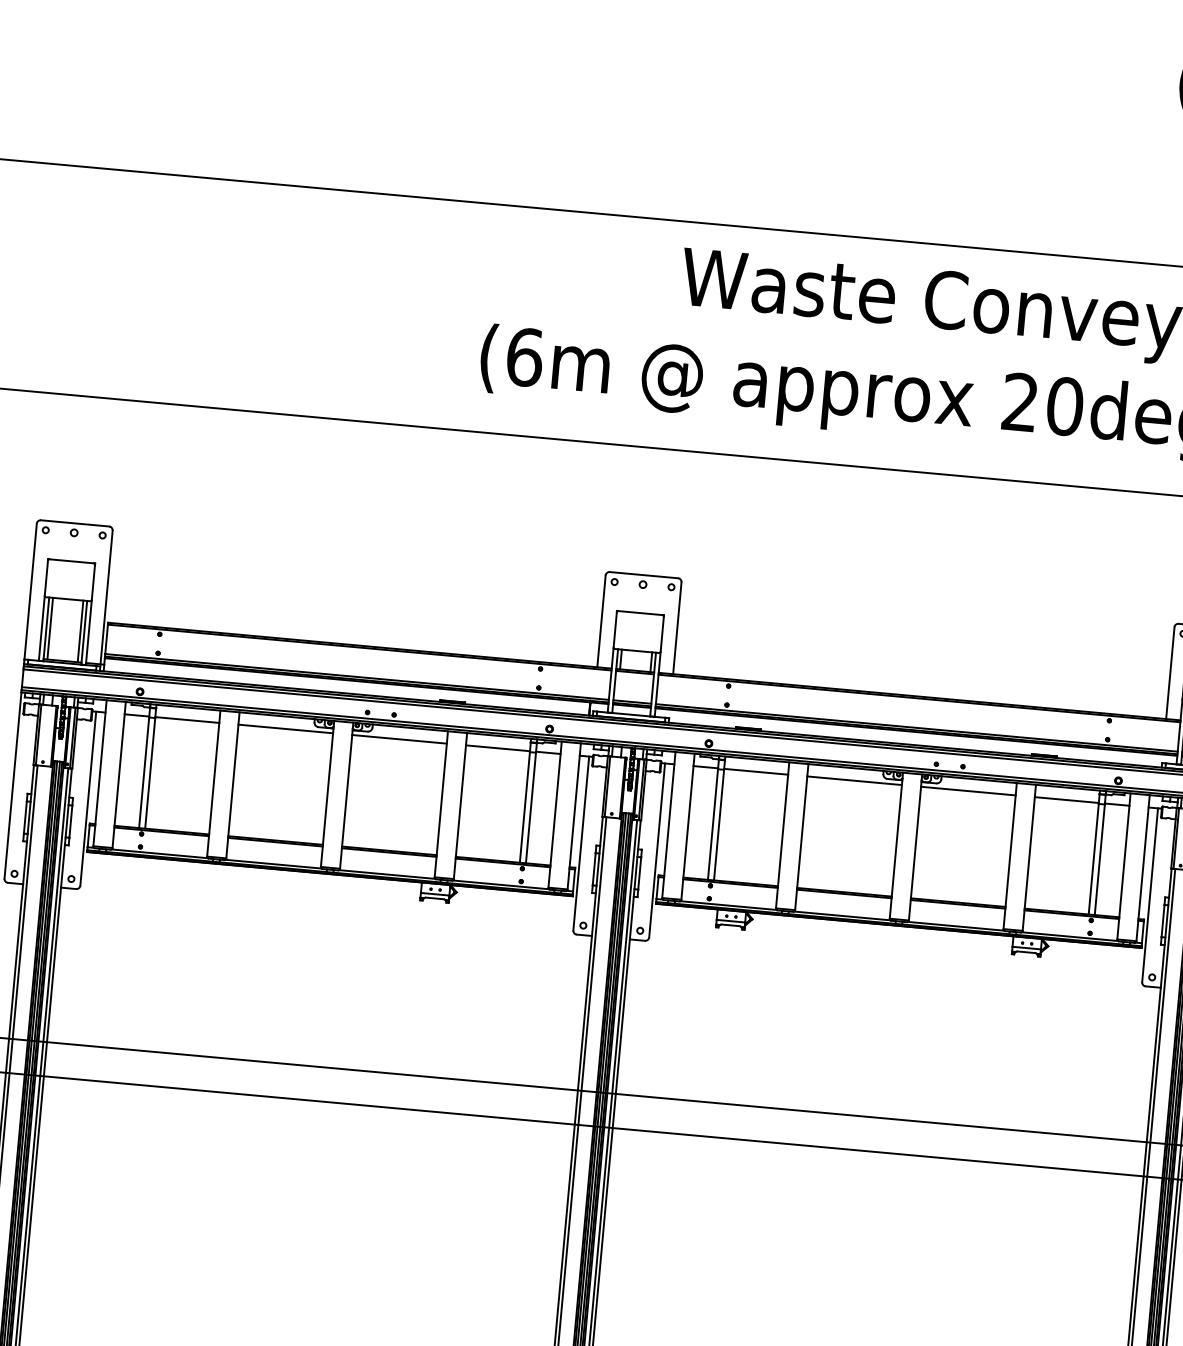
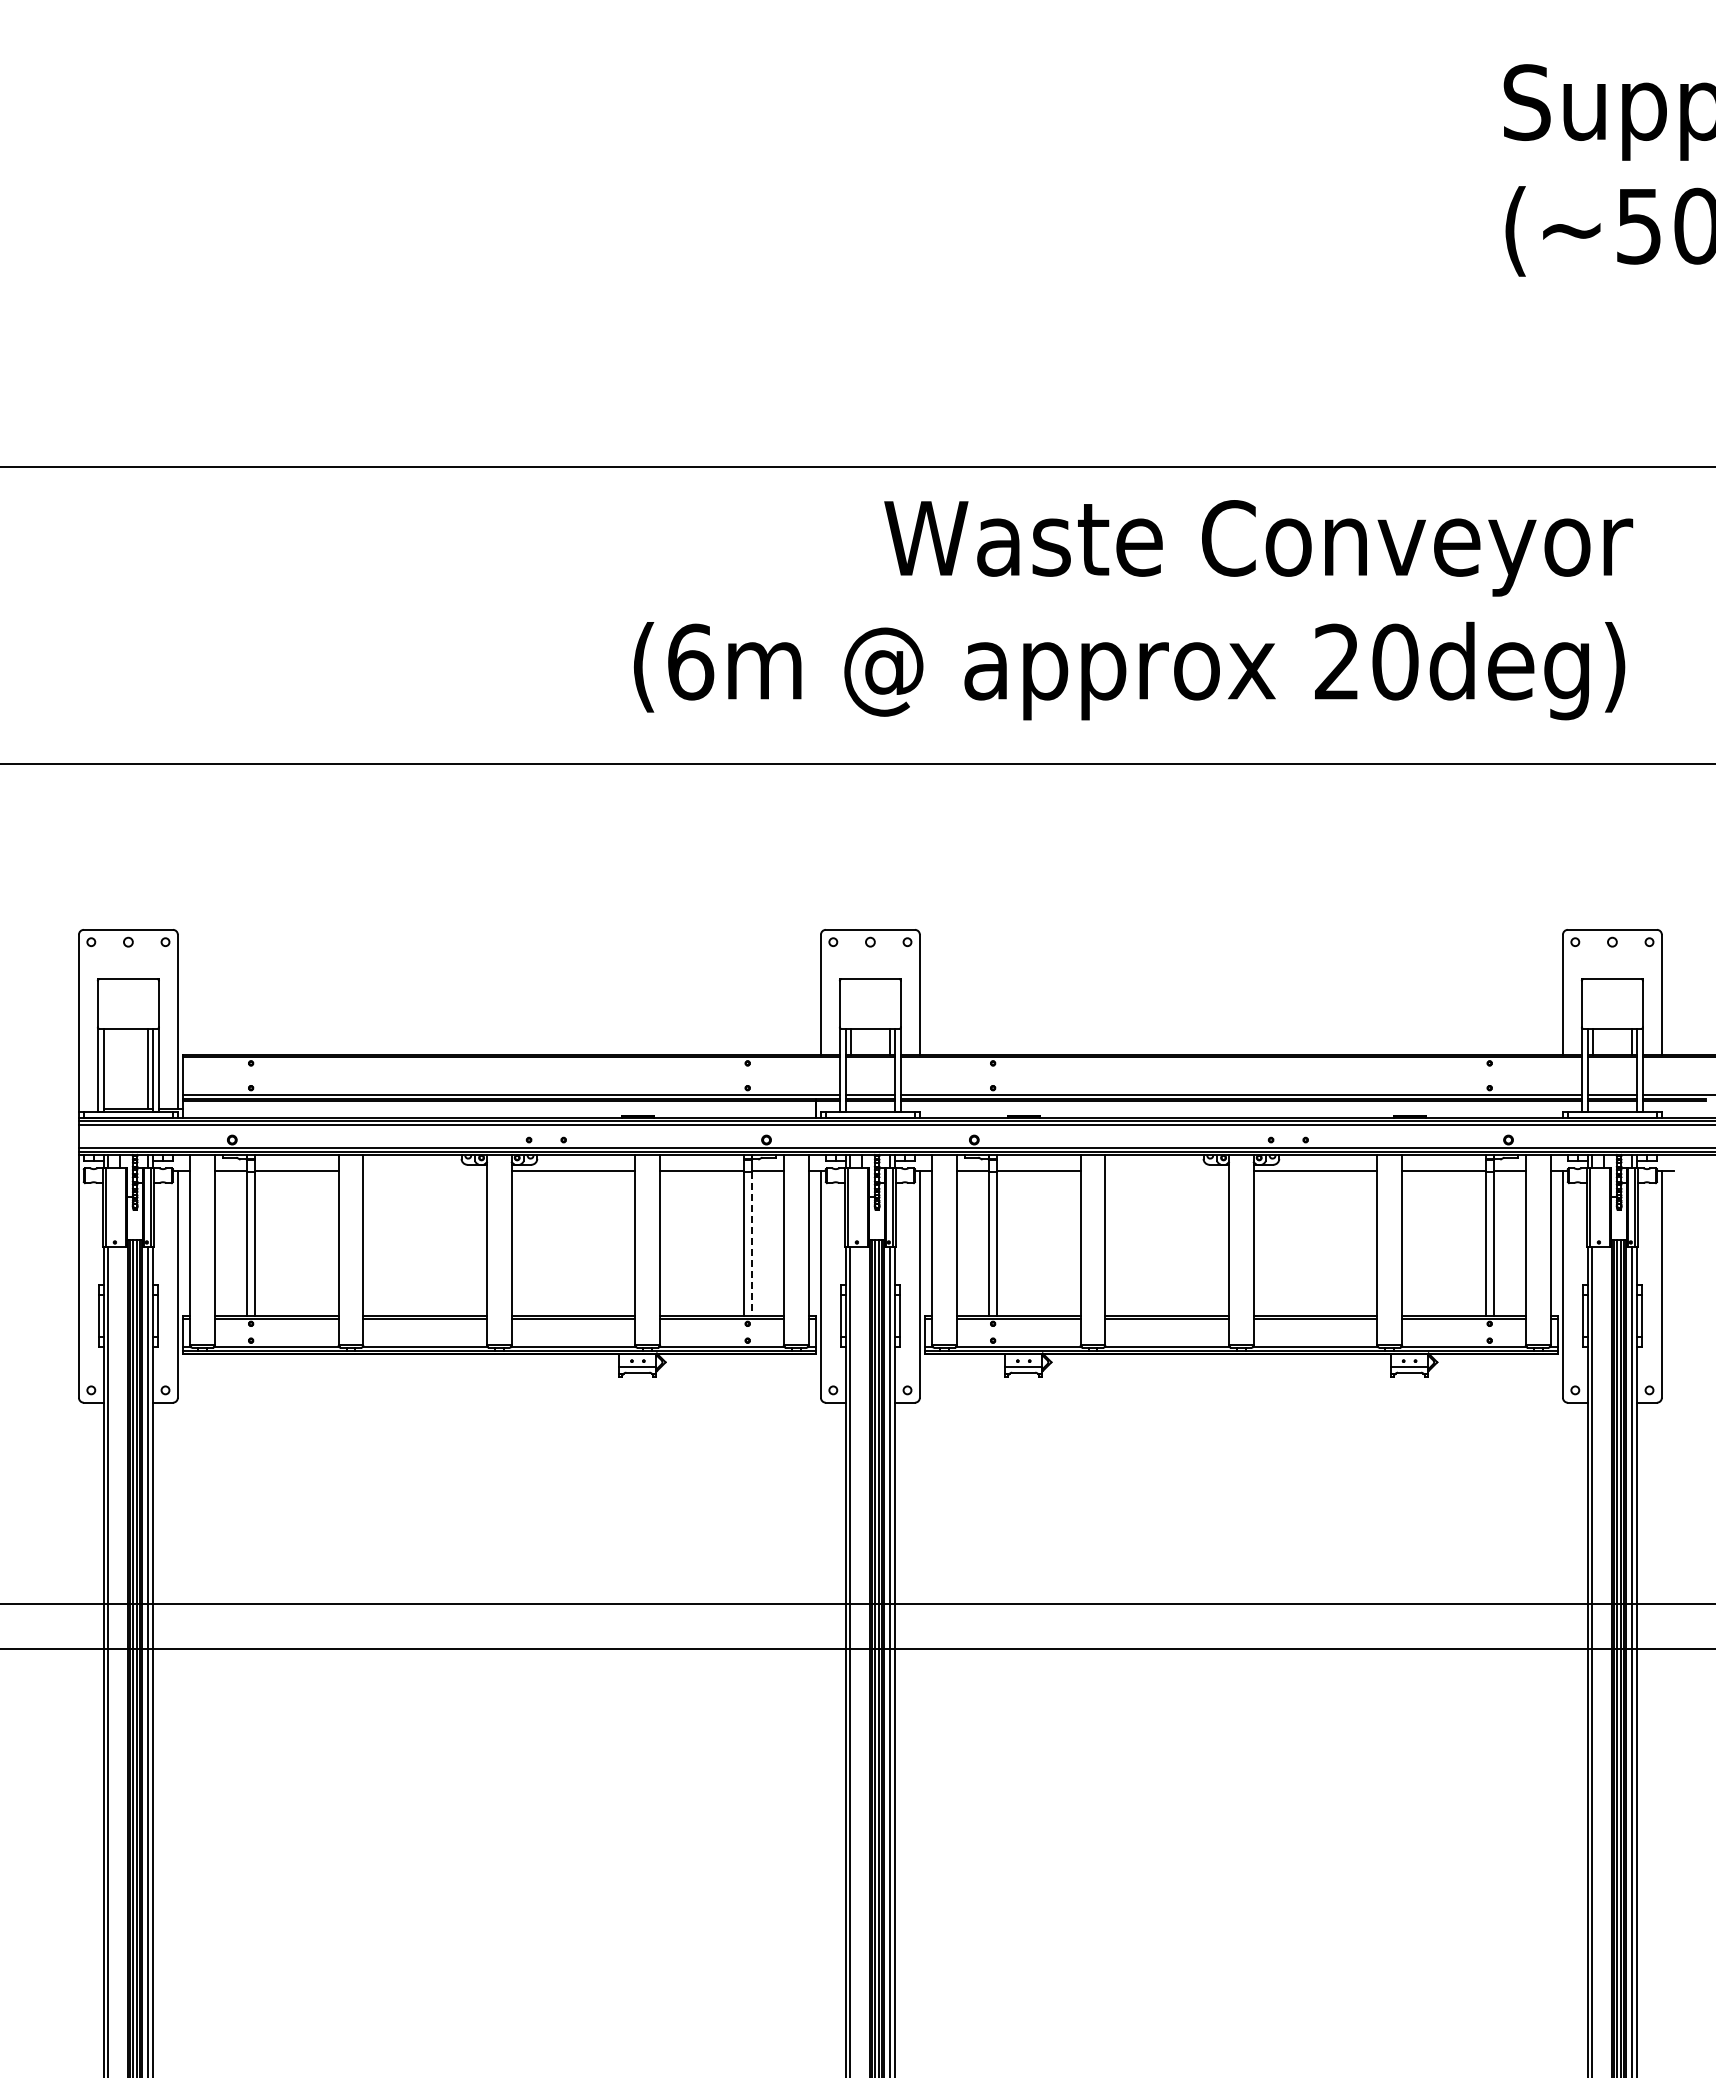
line: (50, 628) -> (108, 1068), removed
line: (285, 728) -> (424, 1170), removed
line: (854, 780) -> (1166, 1170), removed
line: (530, 808) -> (751, 1244), solid -> dashed

